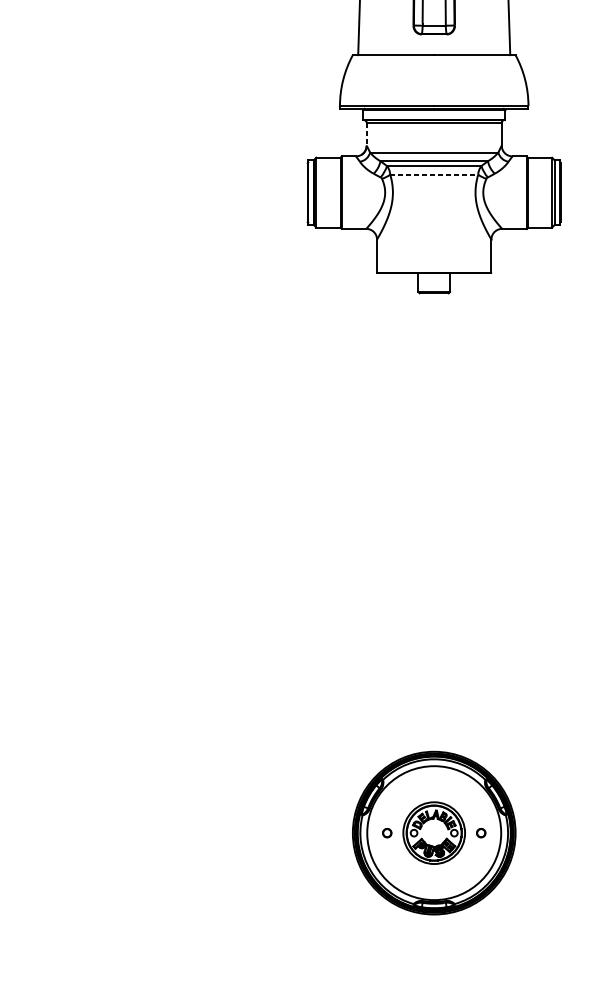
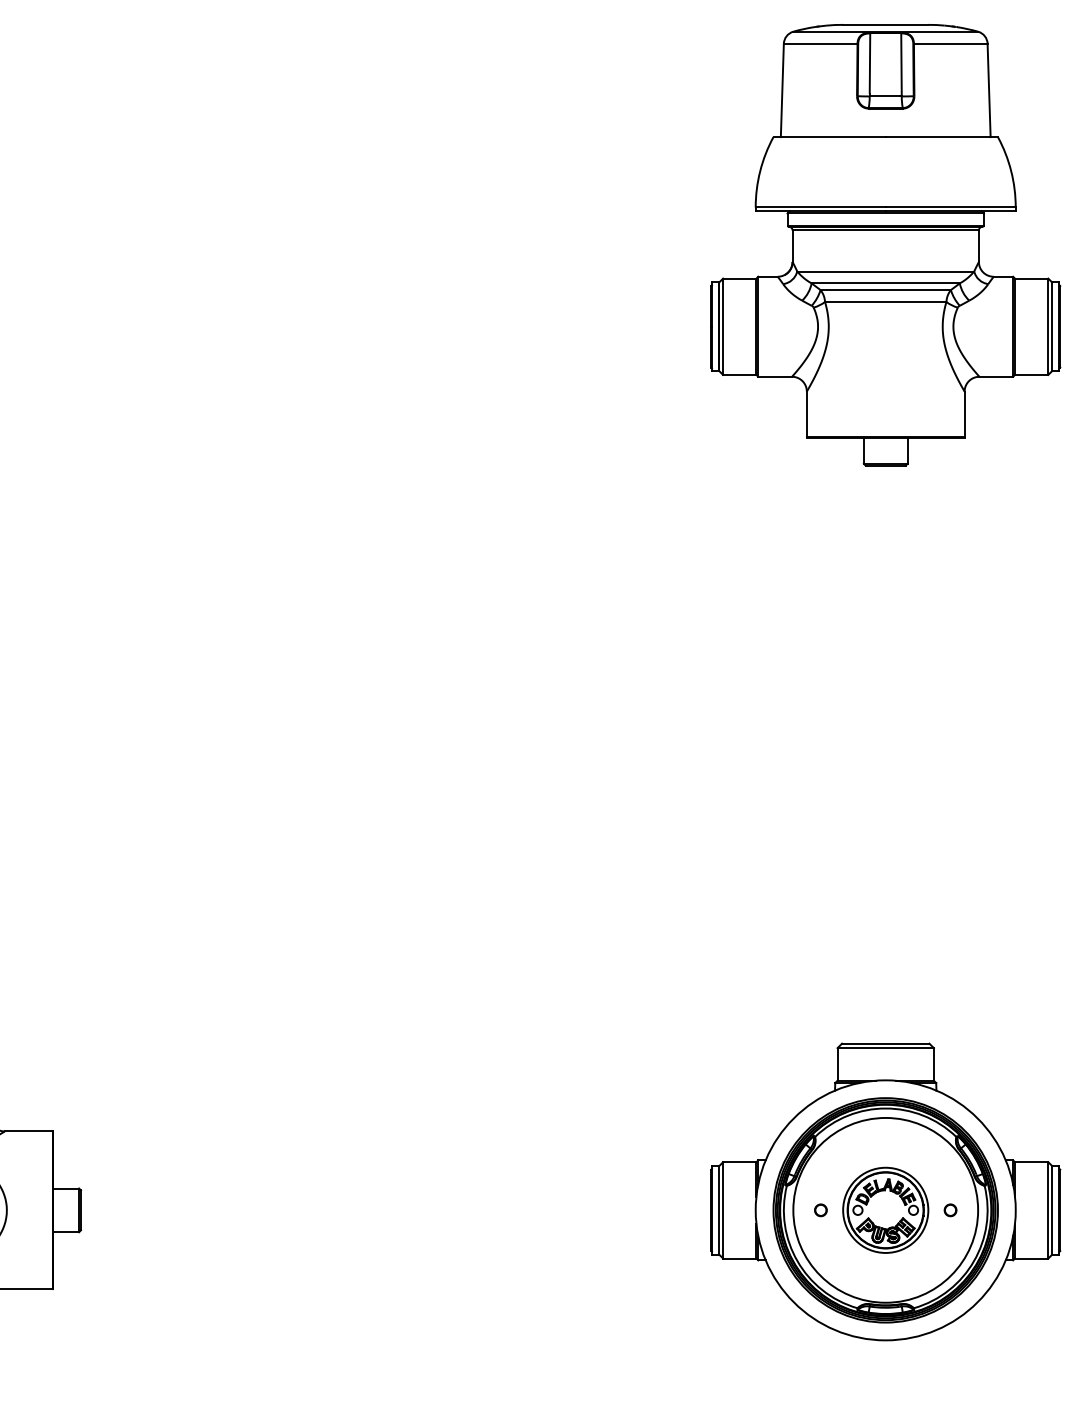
line: (366, 134) -> (792, 246), dashed -> solid
line: (434, 174) -> (885, 301), dashed -> solid
part: (434, 819) -> (885, 1191), added

